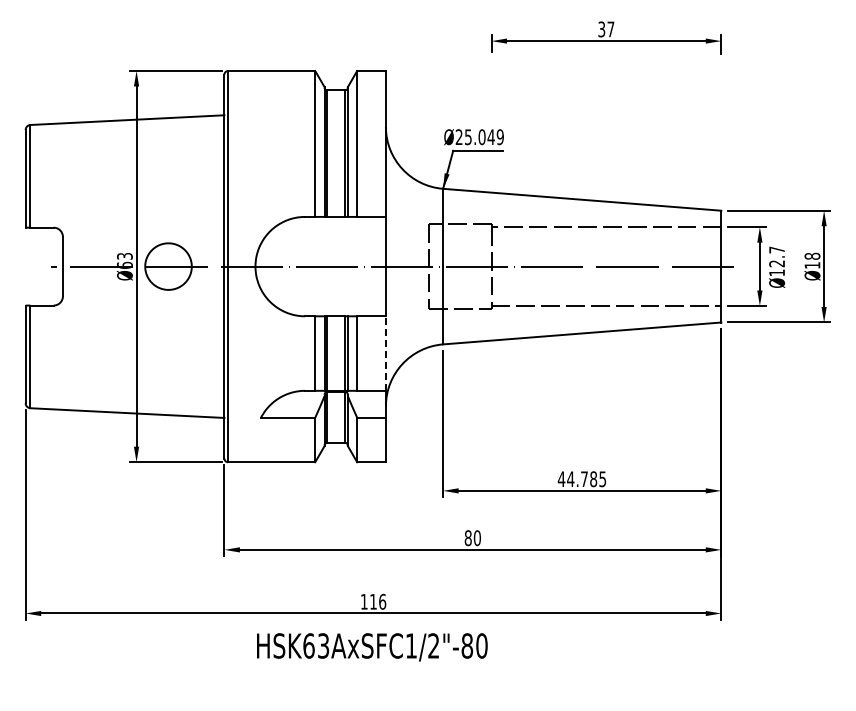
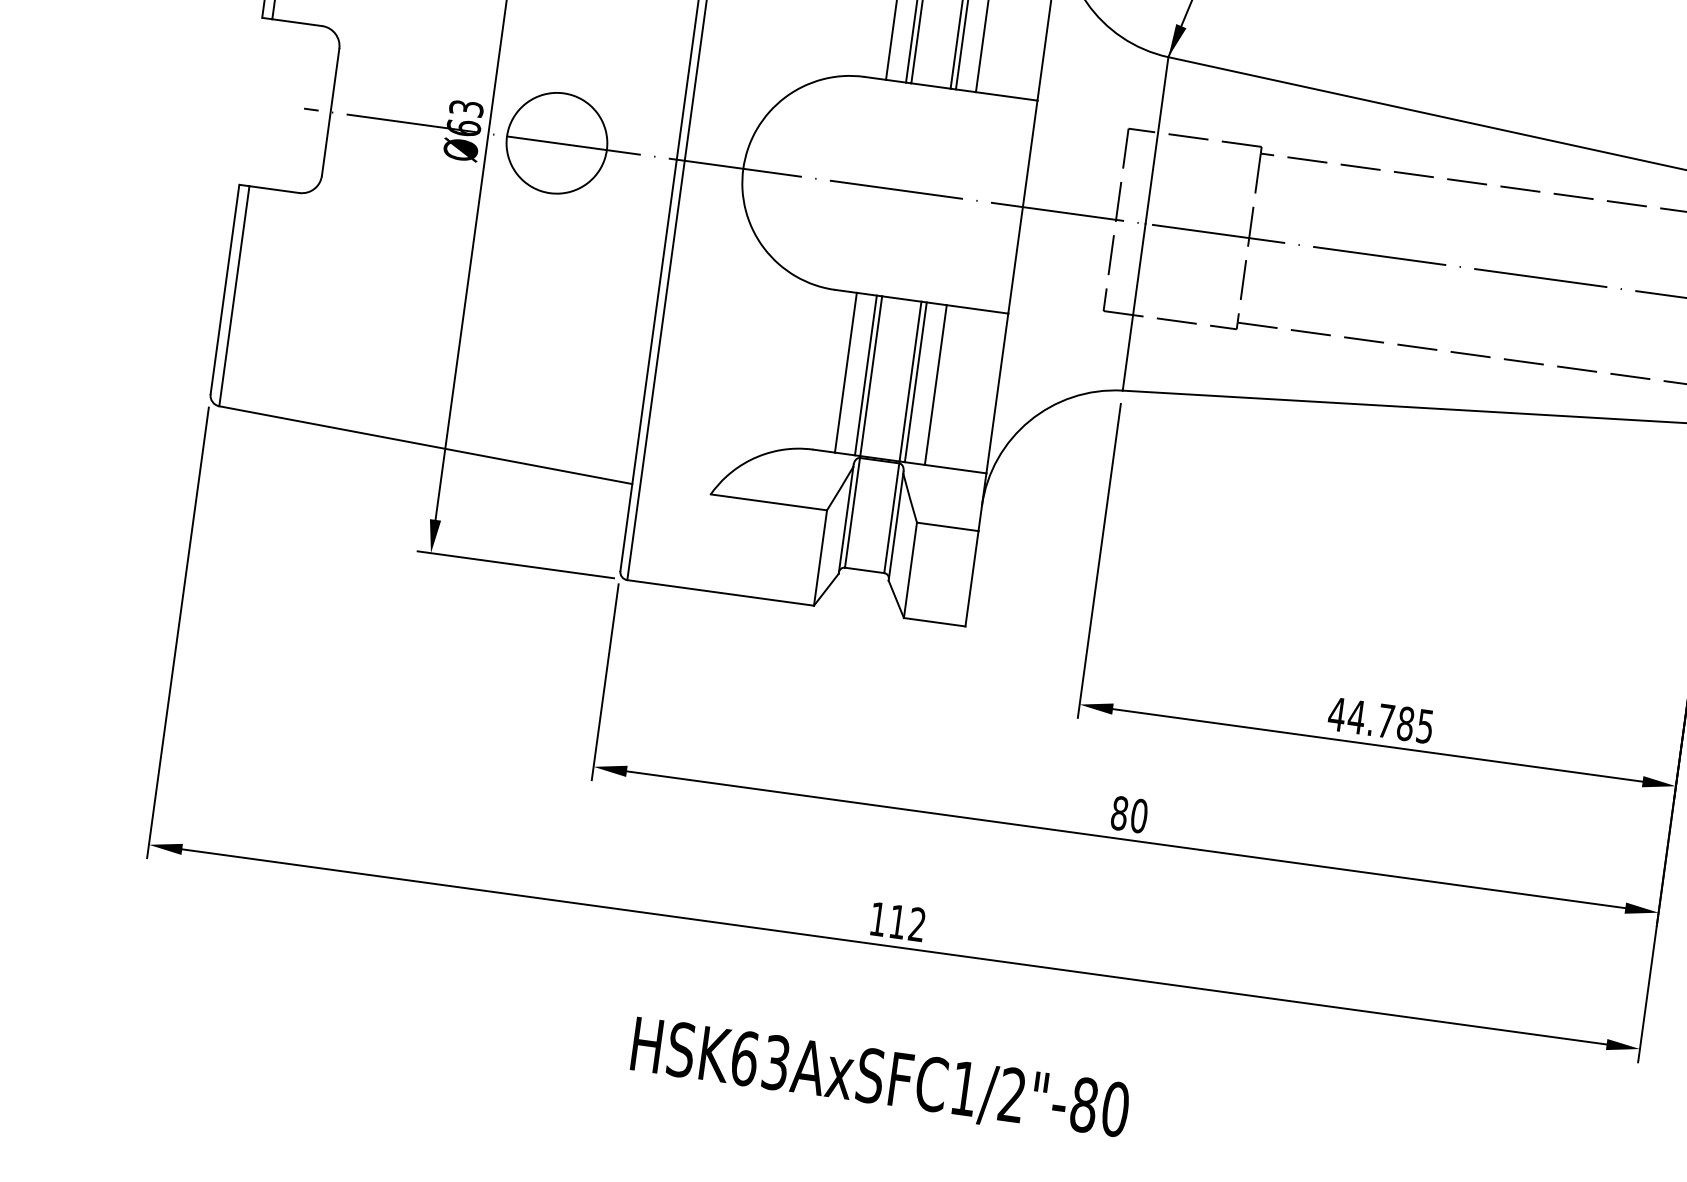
line: (385, 353) -> (996, 393), dashed -> solid
text: (382, 601) -> (917, 923), 116 -> 112
text: (372, 647) -> (880, 1080), moved

